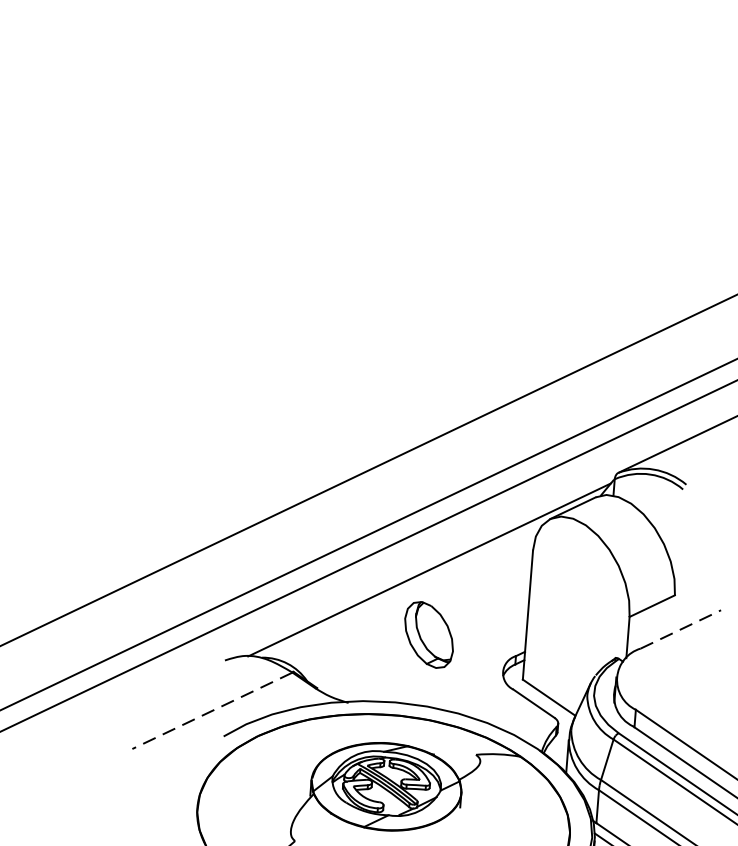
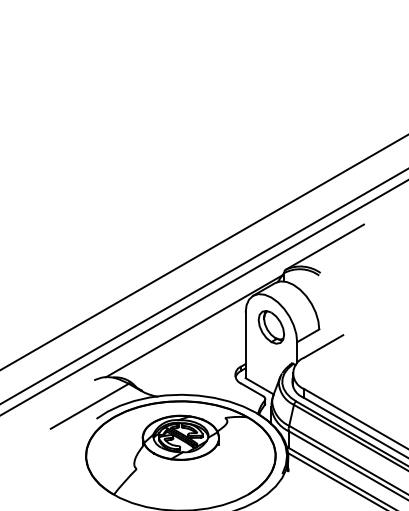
line: (680, 629) -> (323, 346), dashed -> solid
part: (429, 635) -> (271, 327), moved
line: (211, 711) -> (89, 406), dashed -> solid

